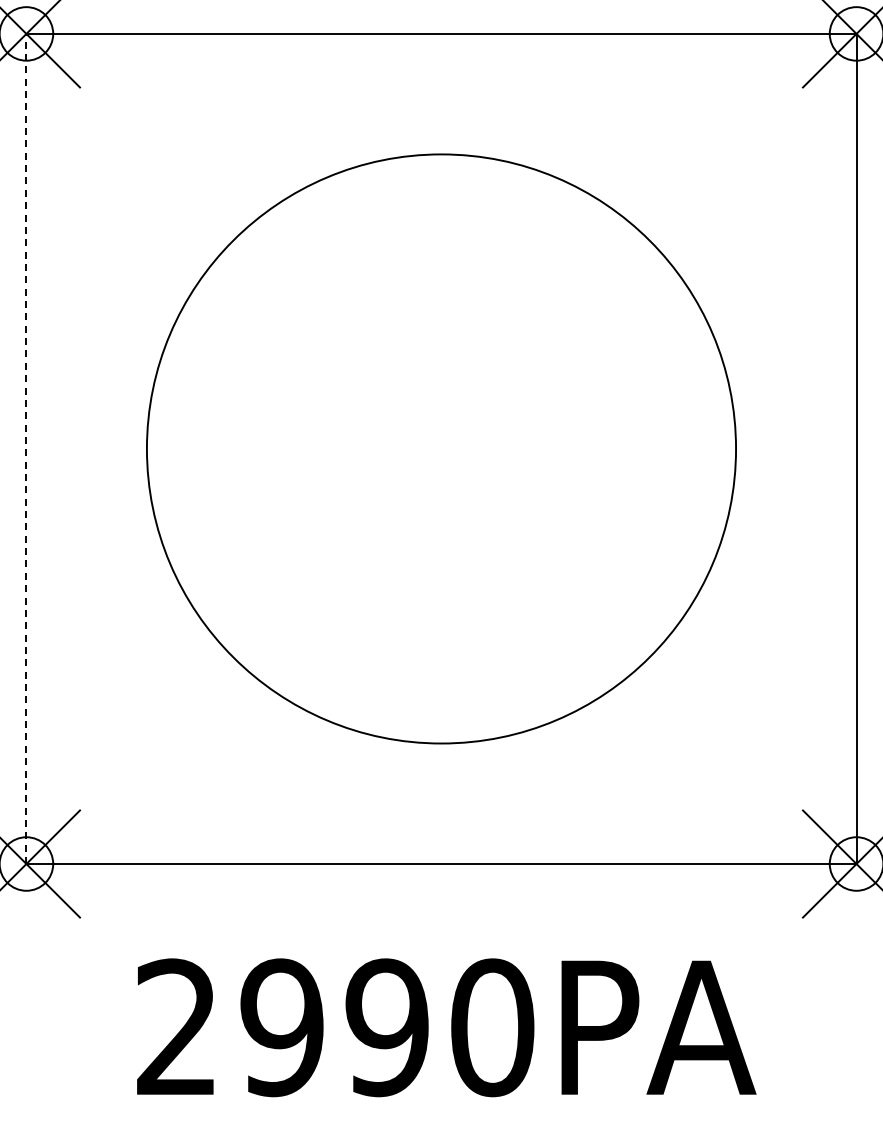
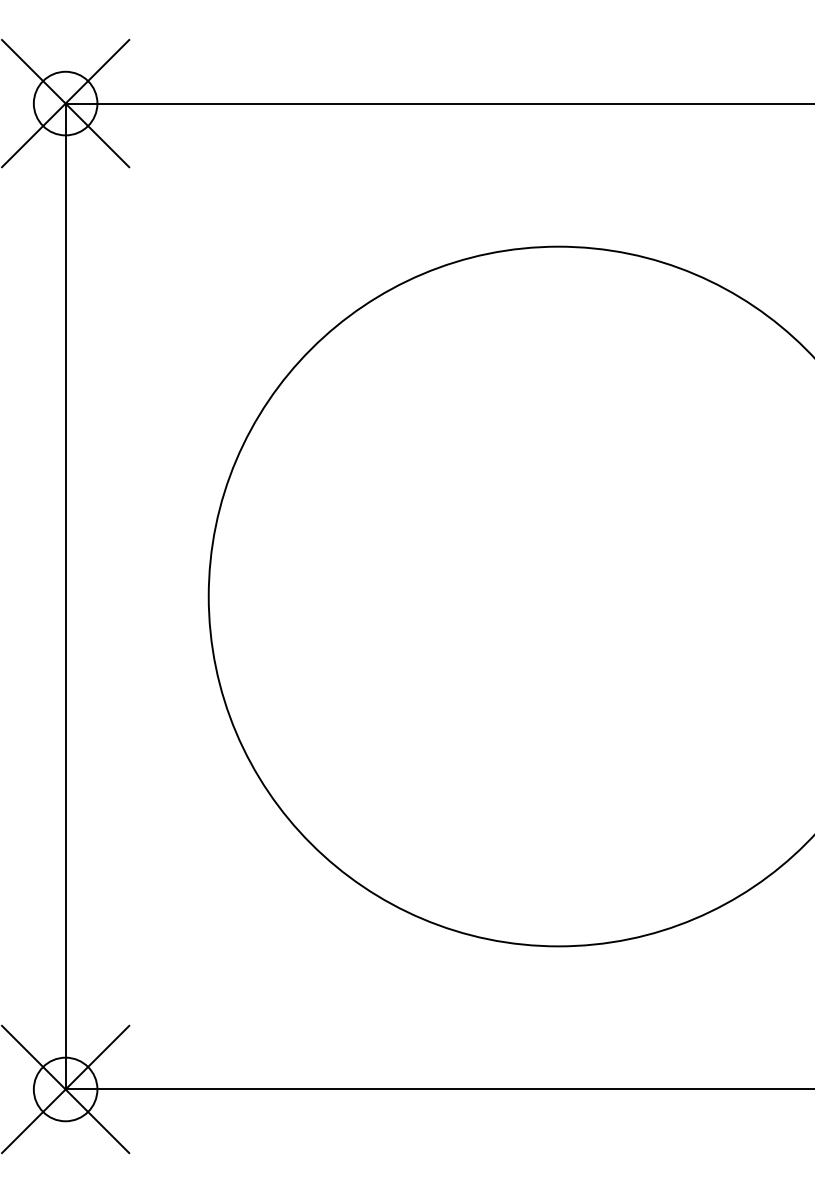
line: (26, 448) -> (65, 595), dashed -> solid

